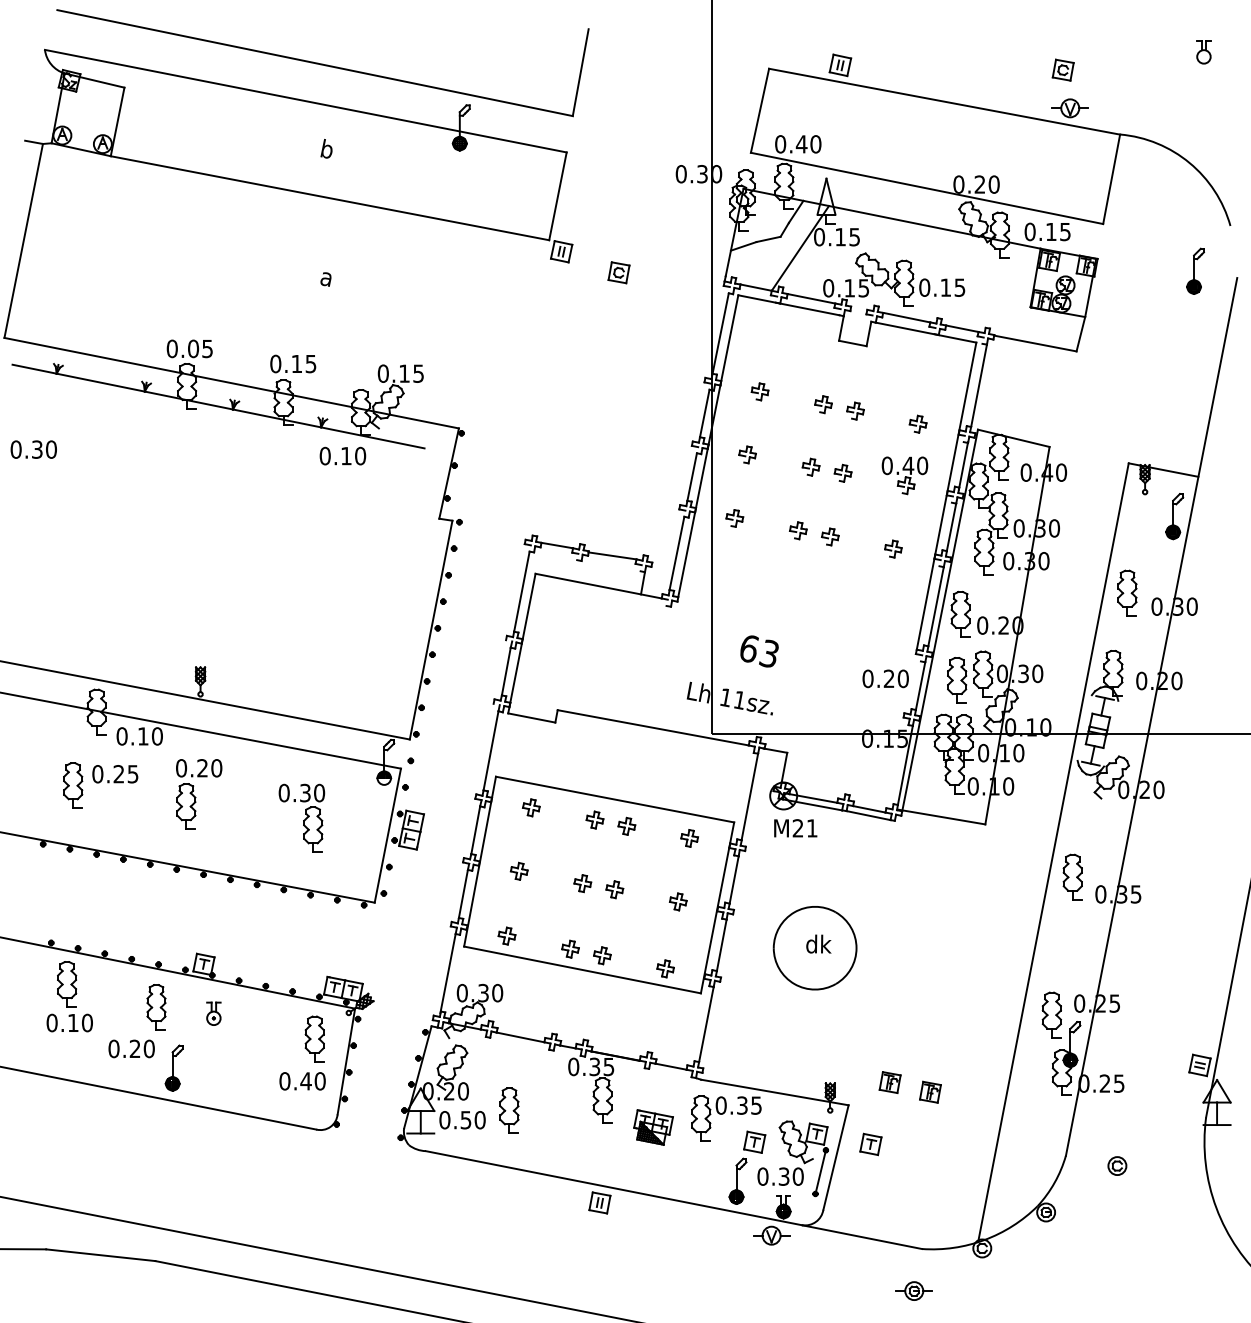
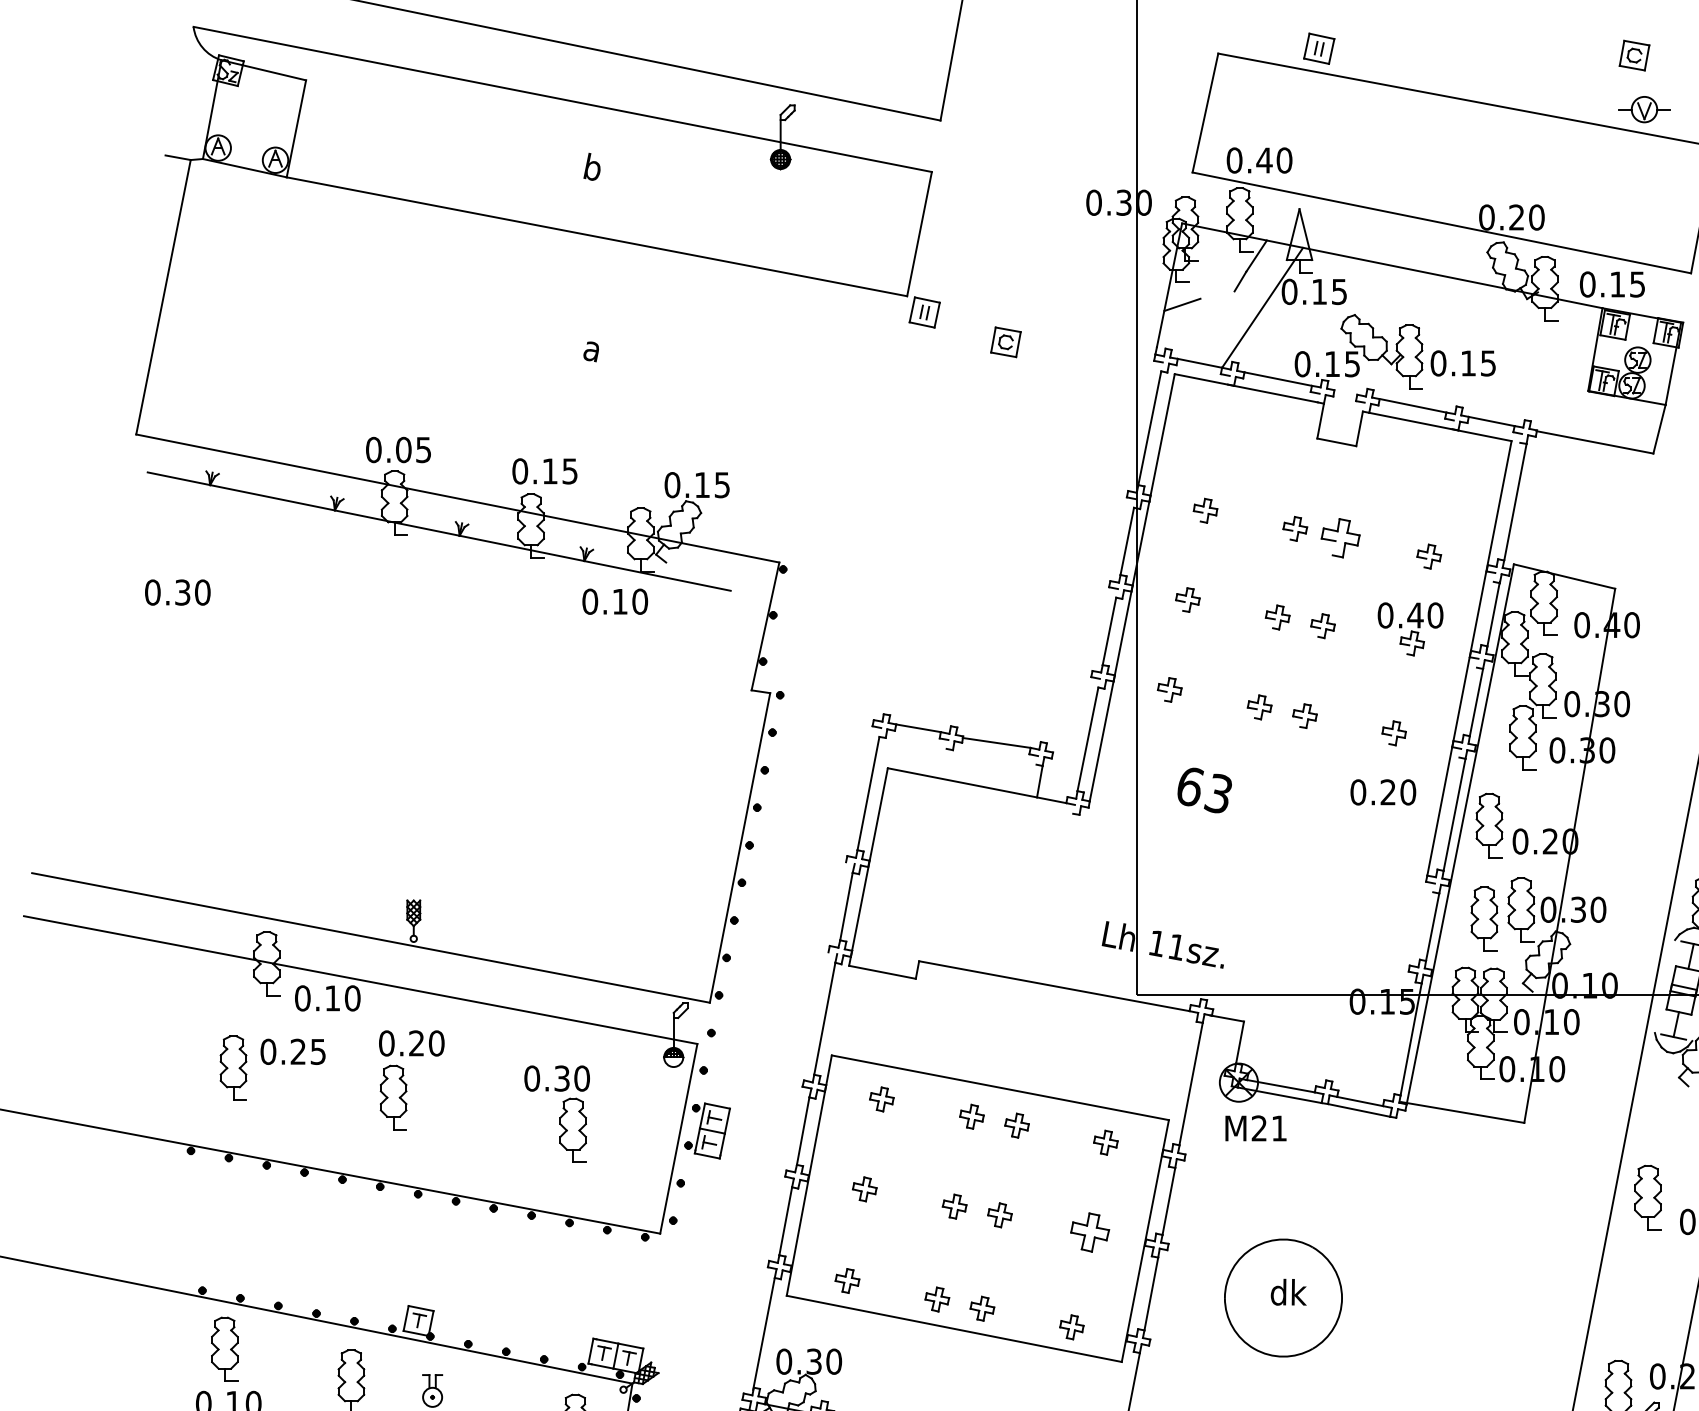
line: (768, 239) -> (1217, 295), removed
part: (855, 410) -> (1340, 537), size x1.6
text: (759, 651) -> (1204, 790), moved
text: (885, 678) -> (1383, 791), moved
part: (677, 901) -> (1088, 1231), size x1.6

